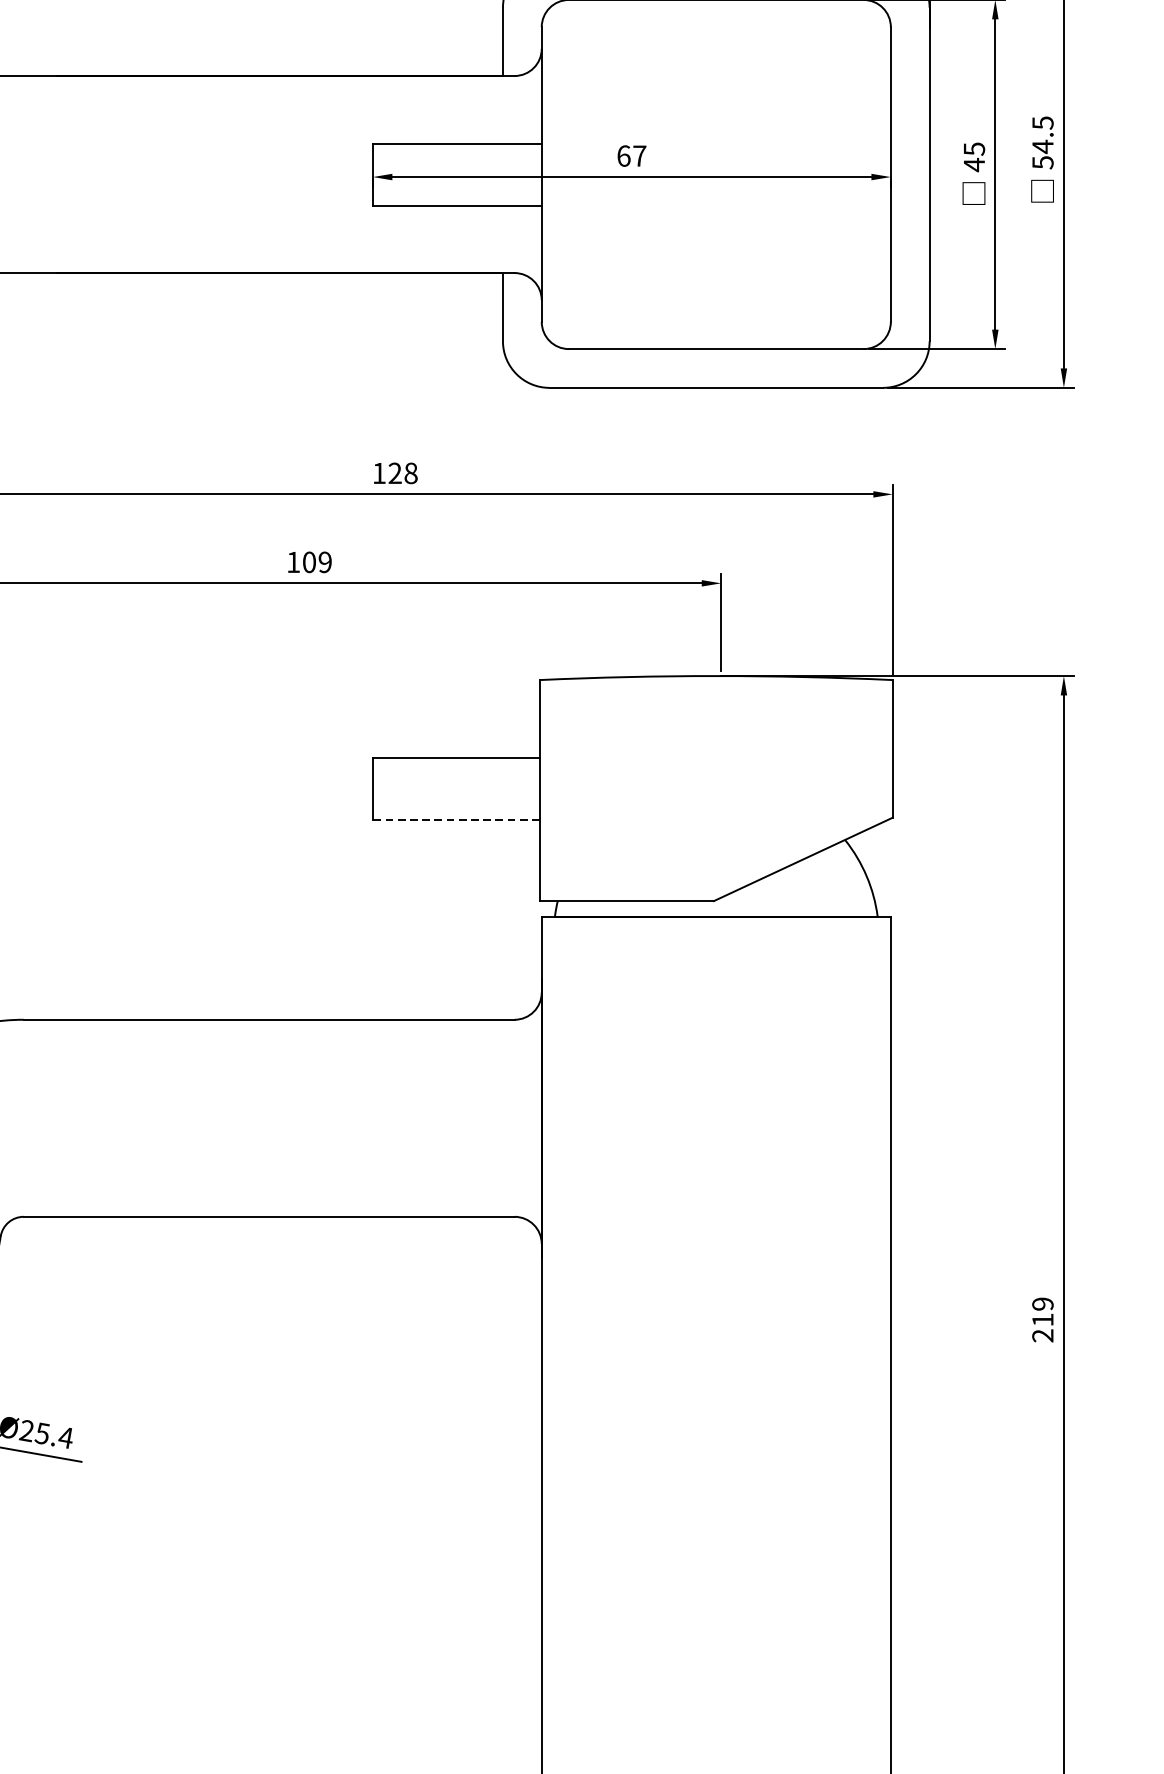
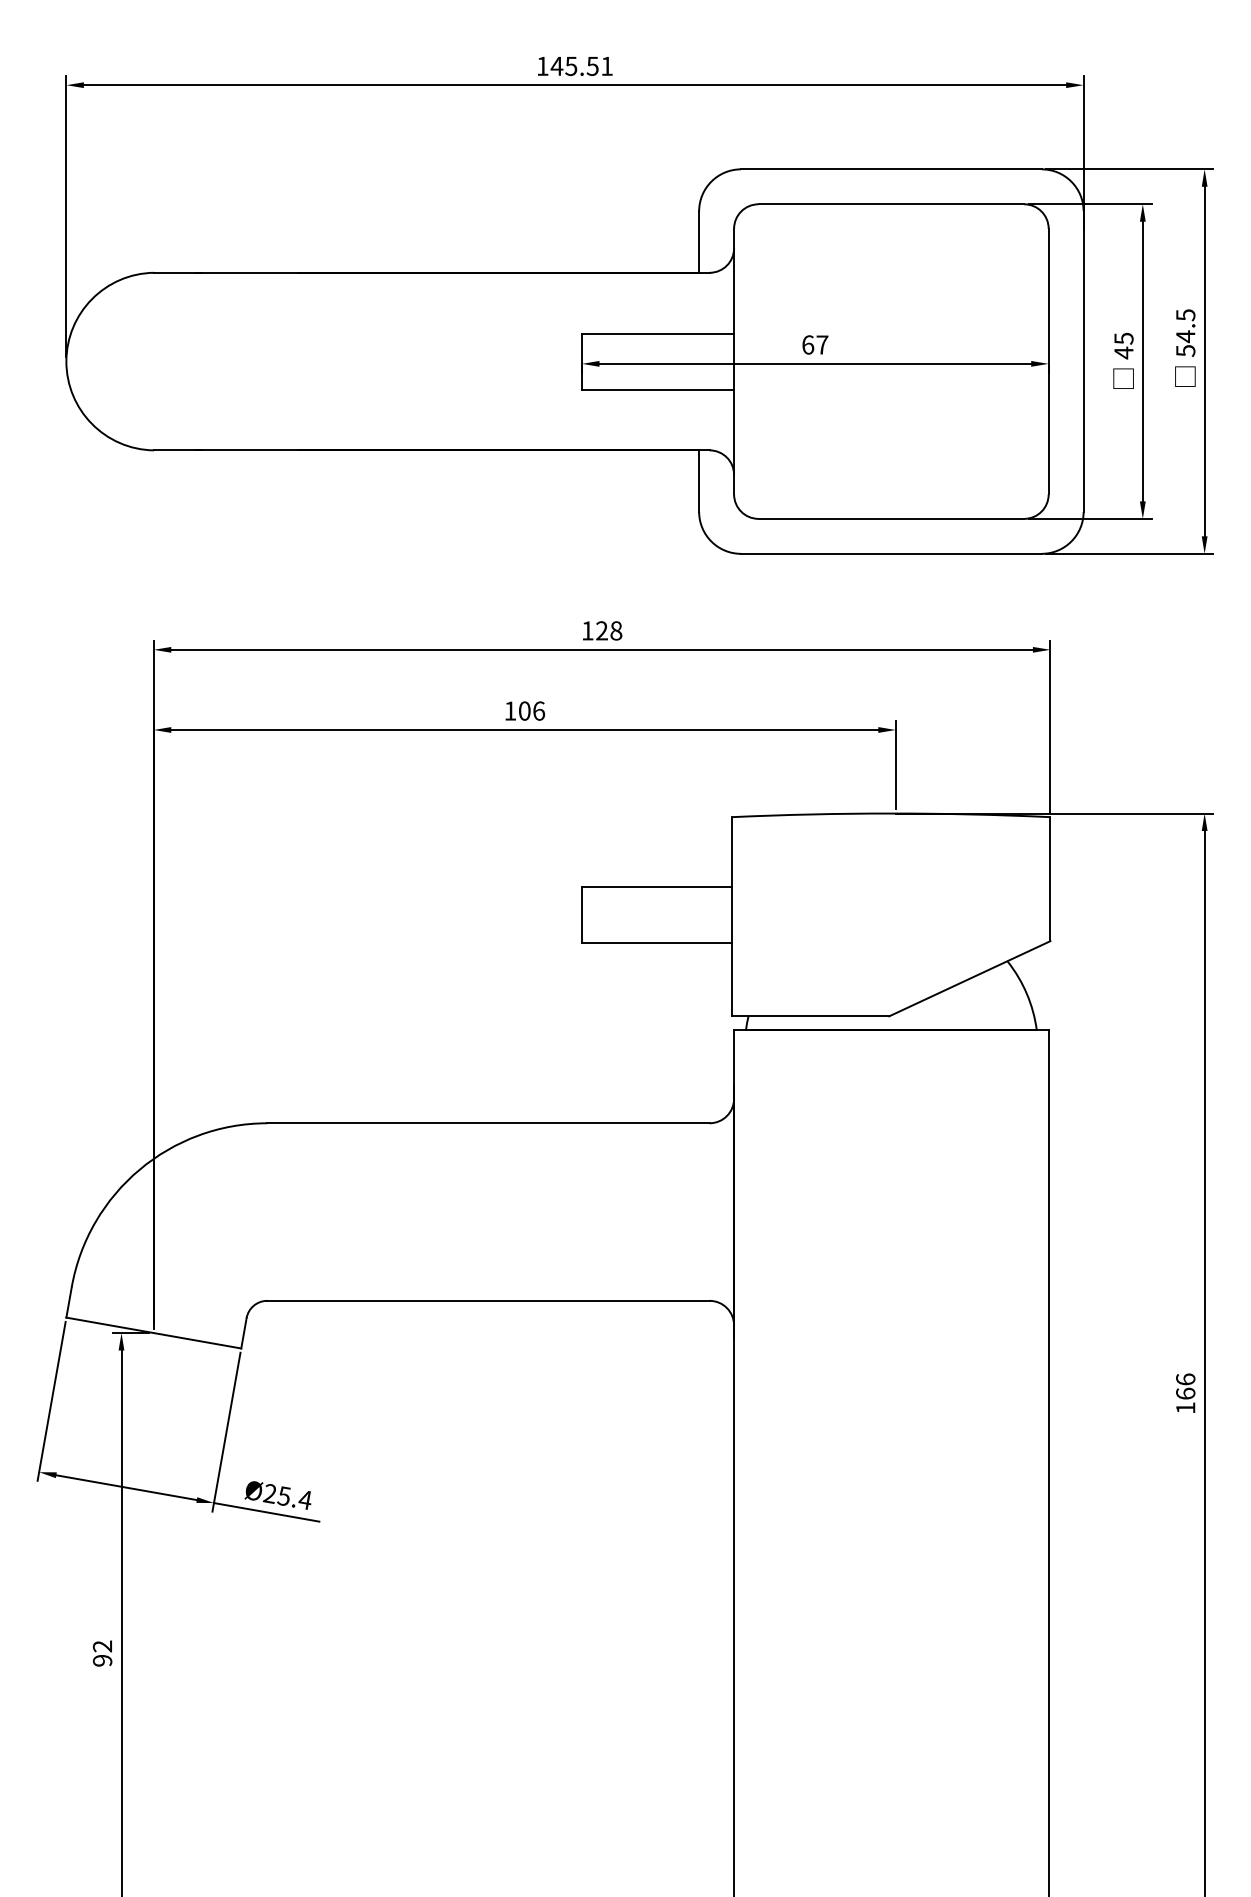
text: (325, 561) -> (539, 710), 109 -> 106
line: (455, 819) -> (656, 942), dashed -> solid
text: (1042, 1319) -> (1185, 1393), 219 -> 166

